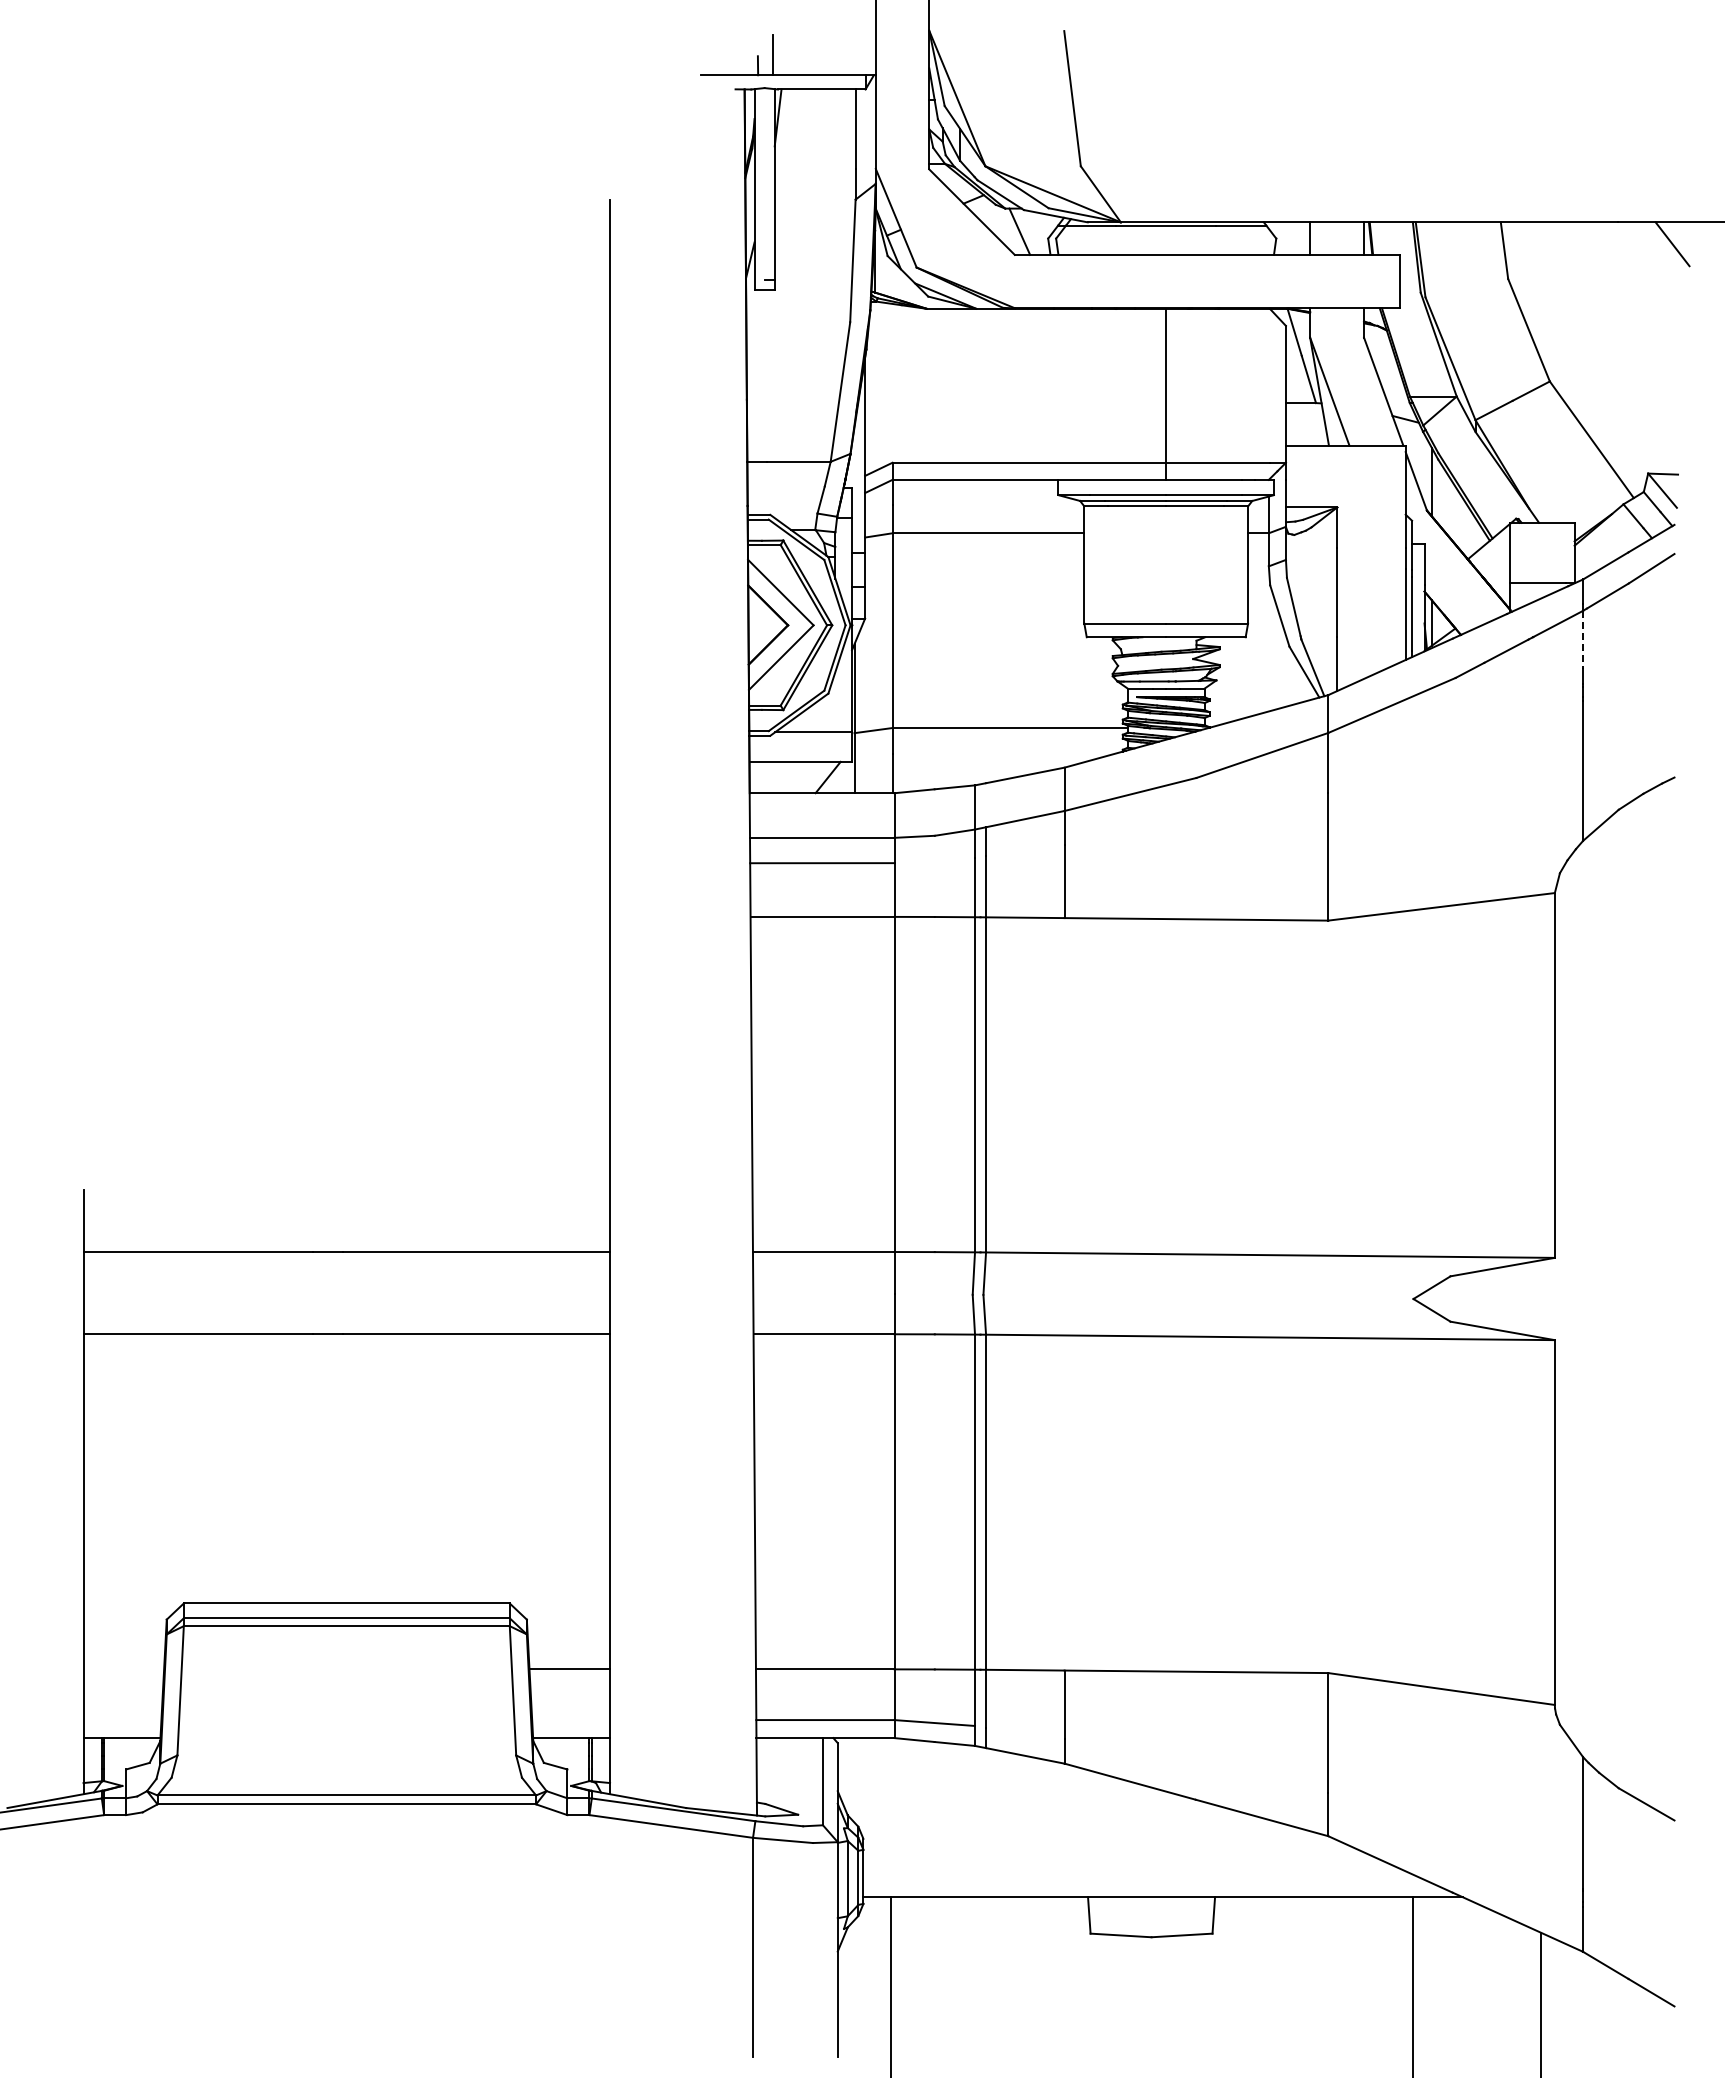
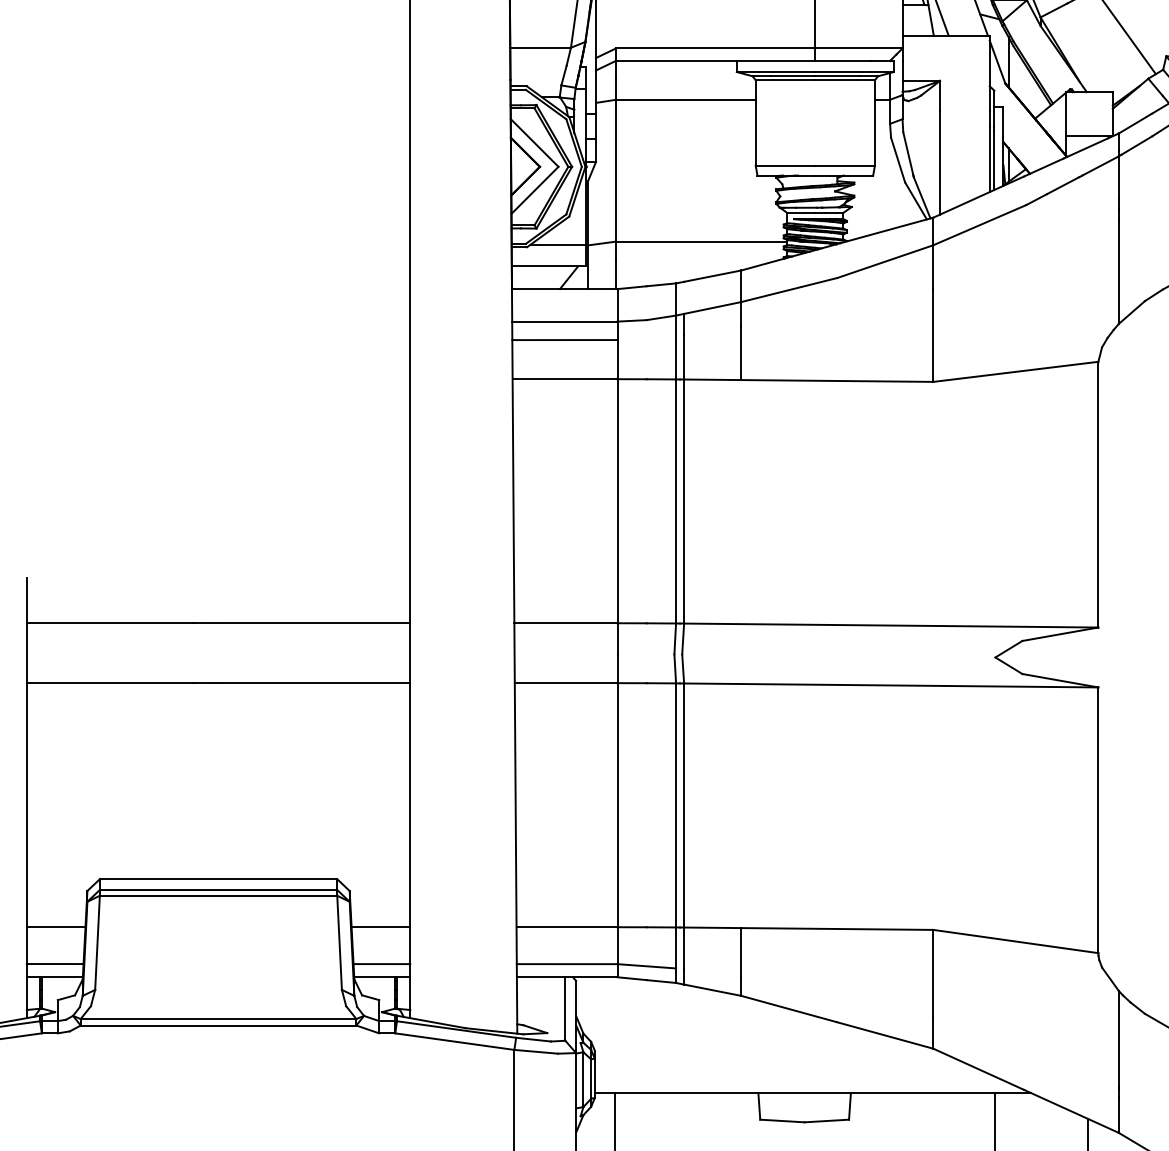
line: (1583, 639) -> (1119, 177), dashed -> solid
line: (123, 1669) -> (55, 927), added
line: (122, 1719) -> (55, 963), added
line: (571, 1720) -> (382, 964), added

